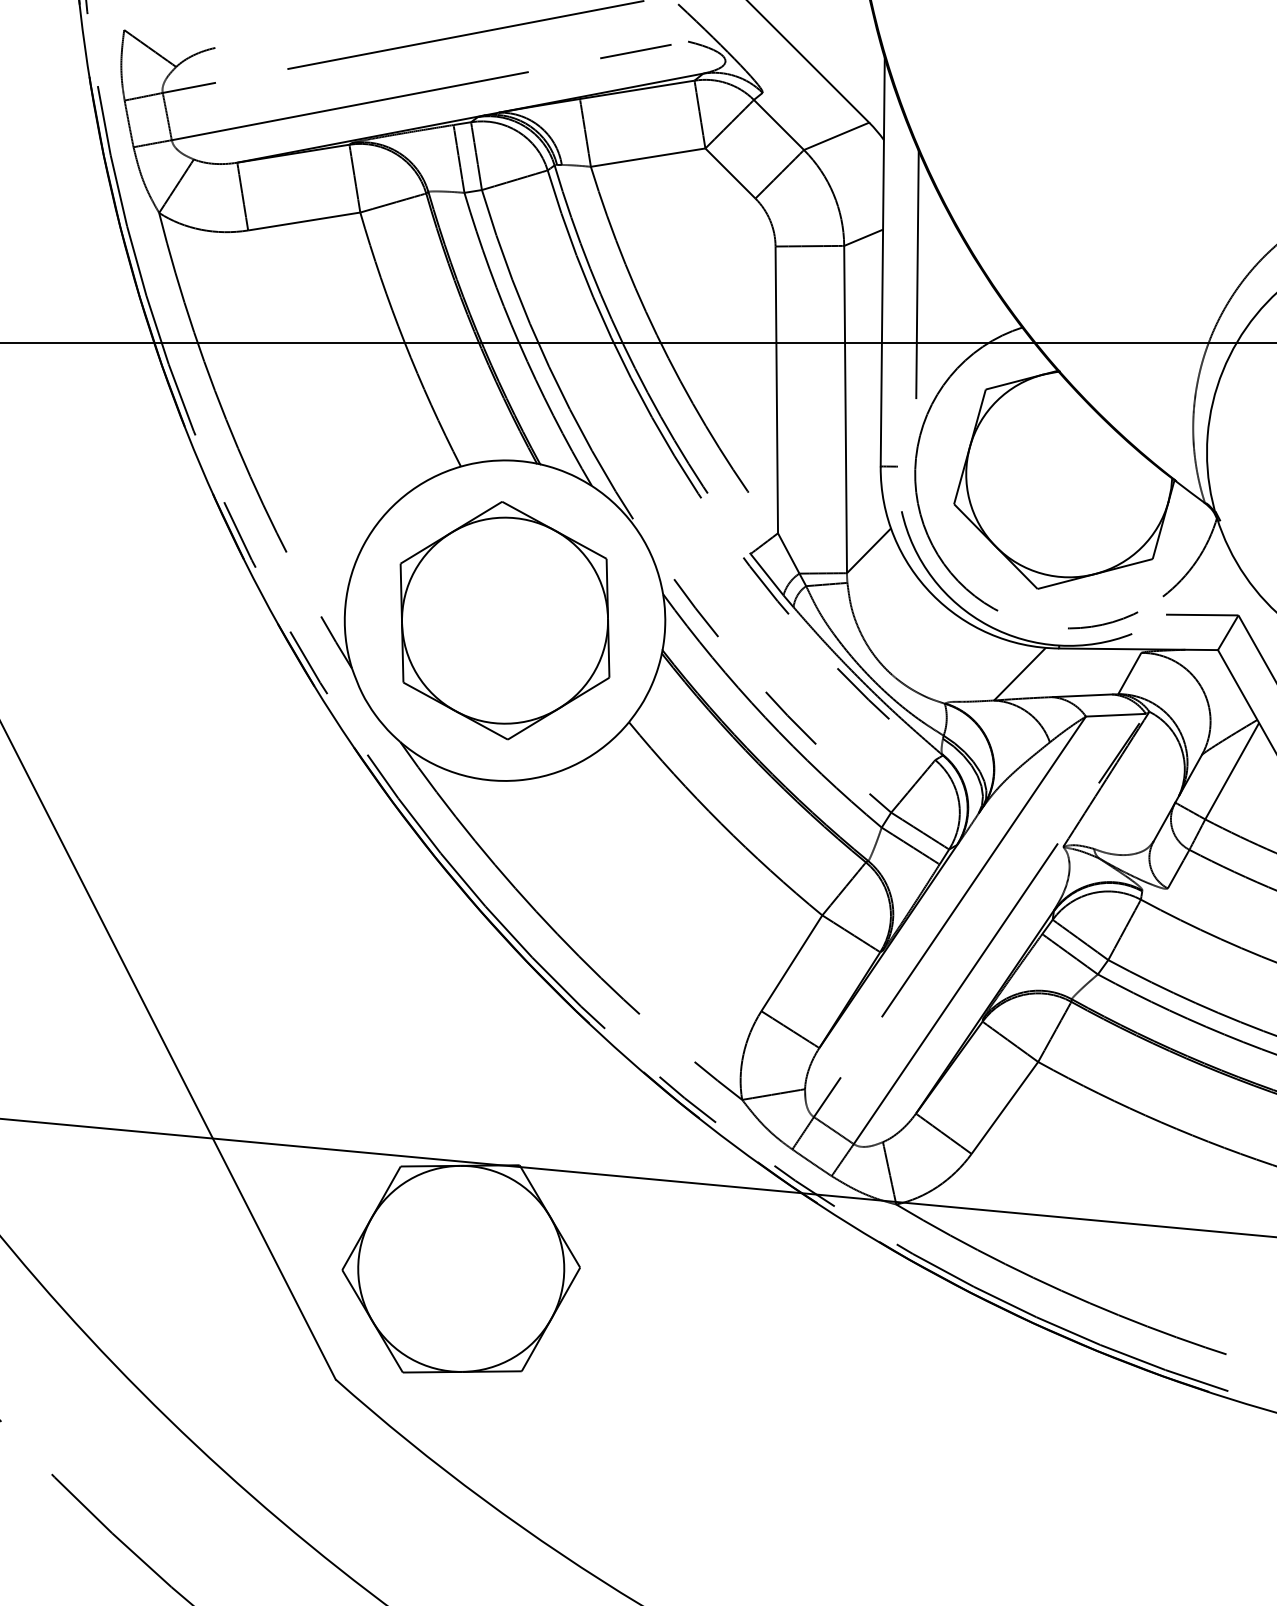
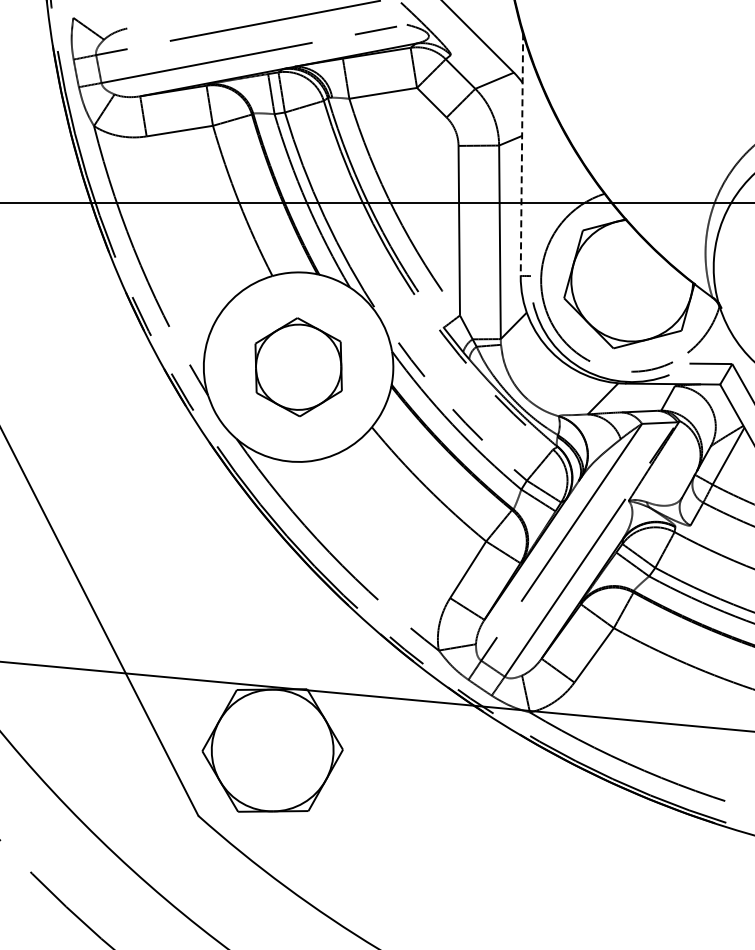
line: (882, 262) -> (521, 155), solid -> dashed
line: (917, 274) -> (542, 162), removed
part: (504, 621) -> (298, 367), size x0.7

